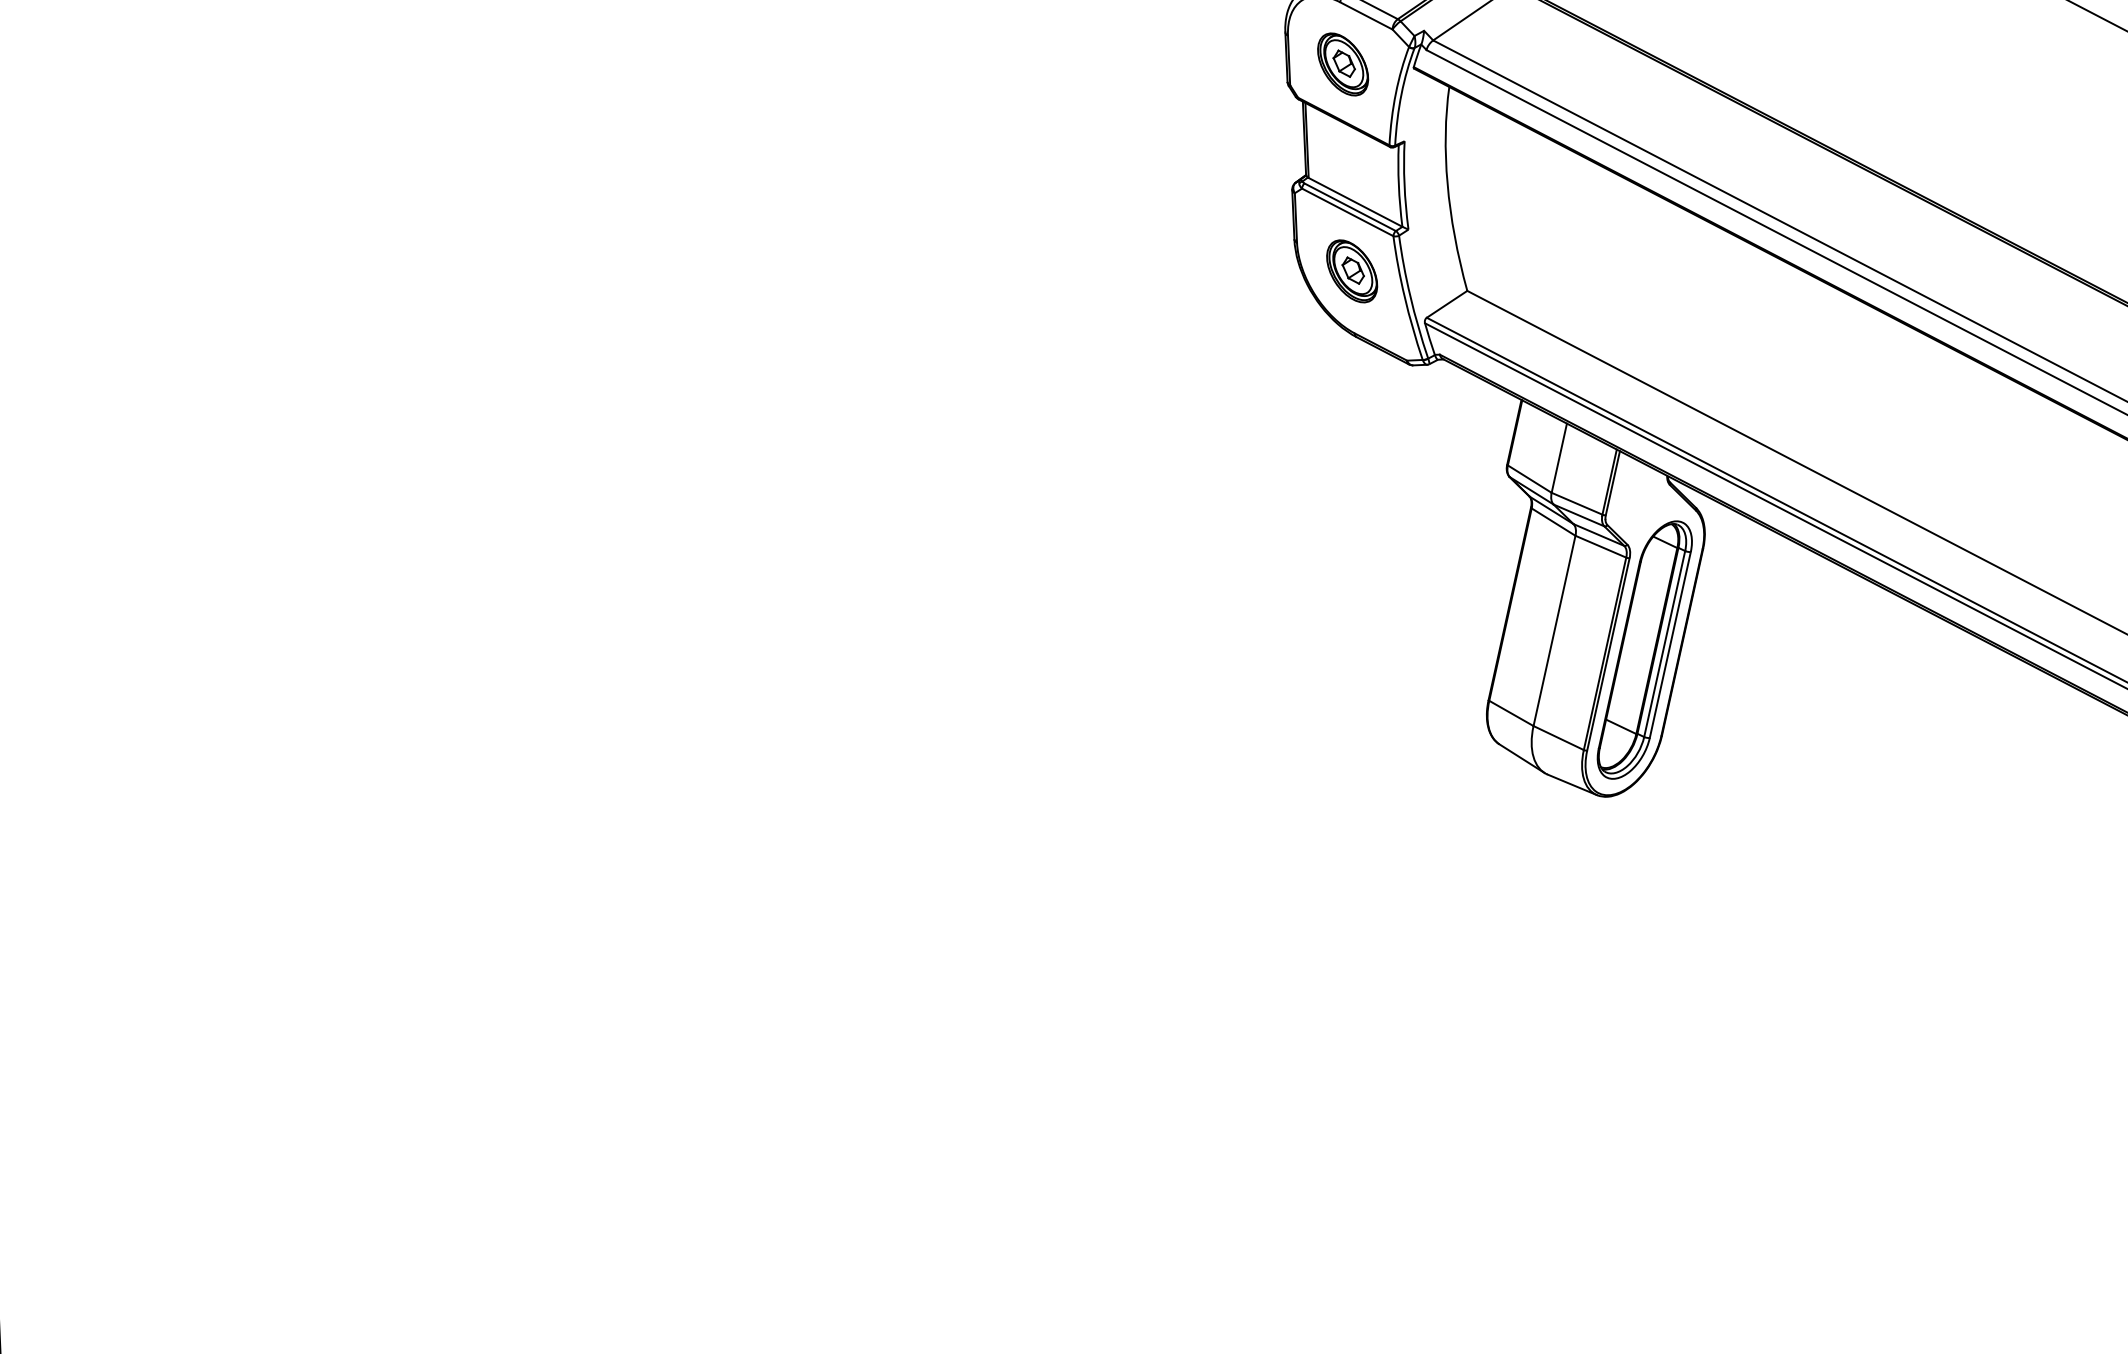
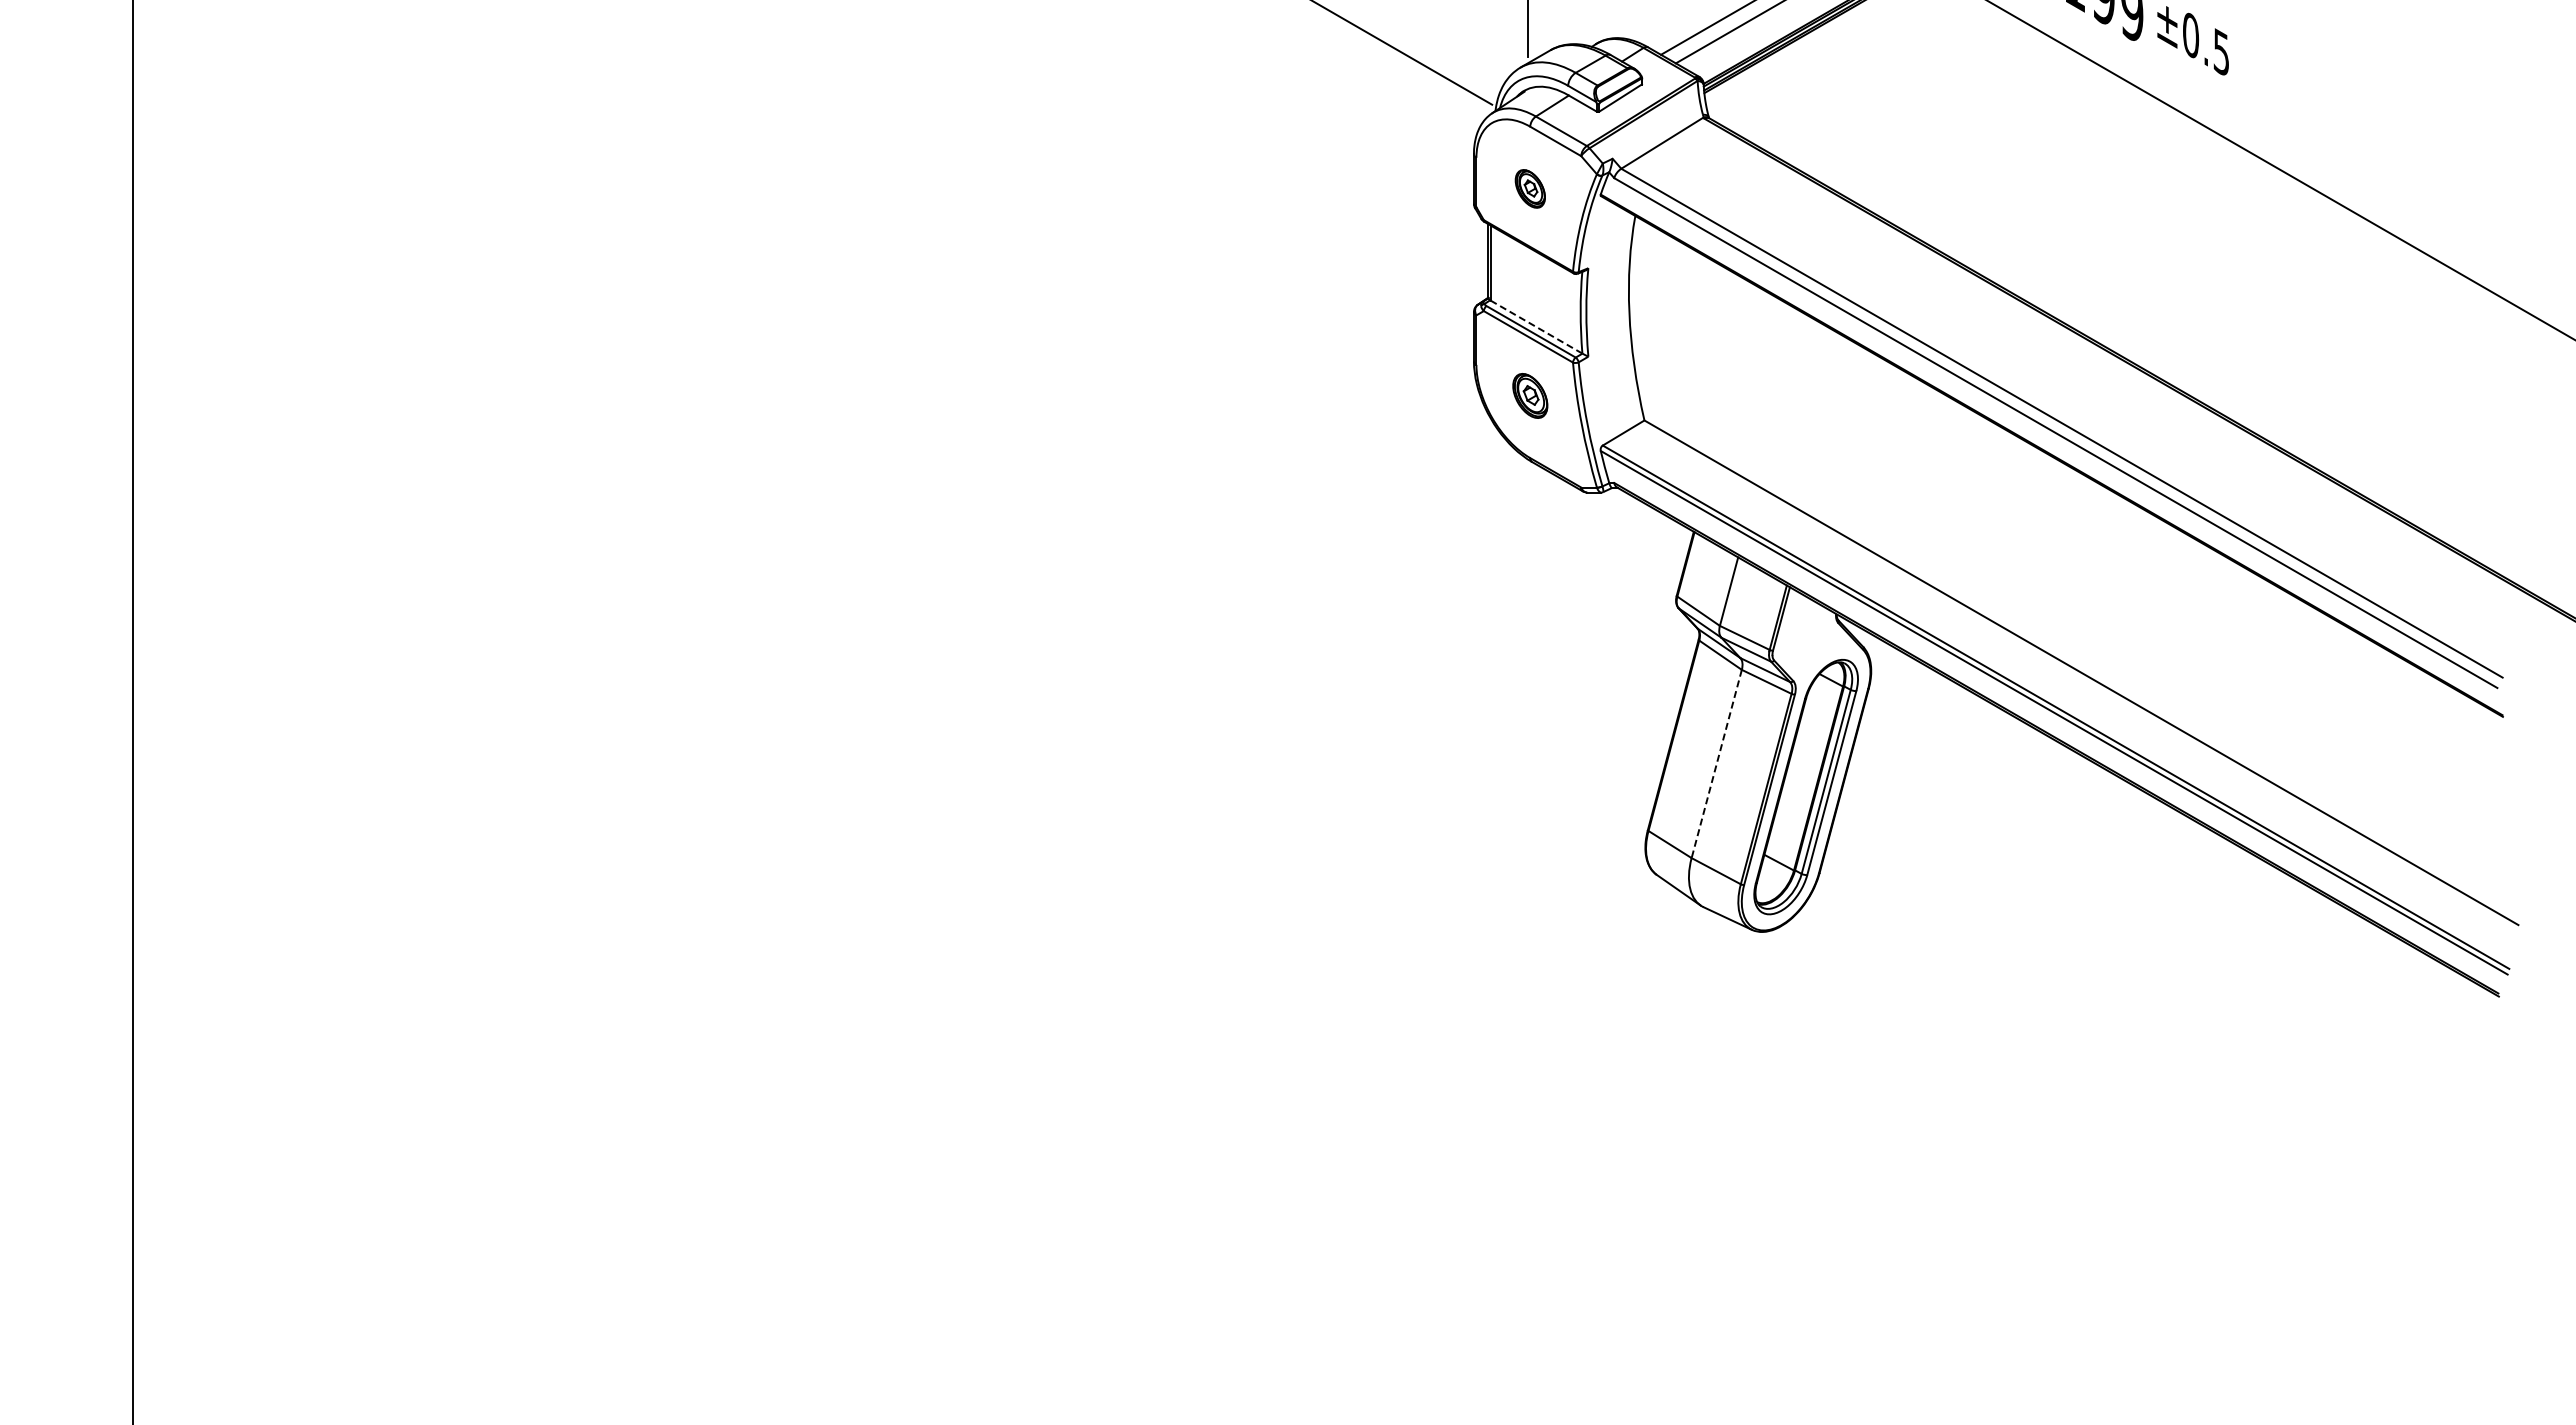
part: (1343, 64) -> (1530, 188), size x0.6
line: (1355, 202) -> (1536, 327), solid -> dashed
part: (1352, 270) -> (1530, 395), size x0.7
line: (1554, 631) -> (1716, 764), solid -> dashed

